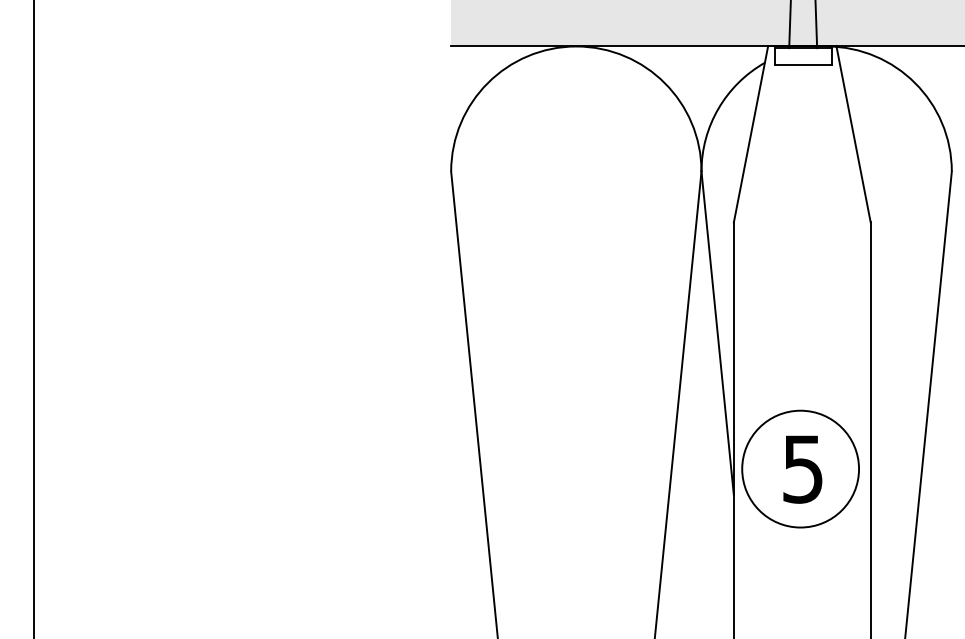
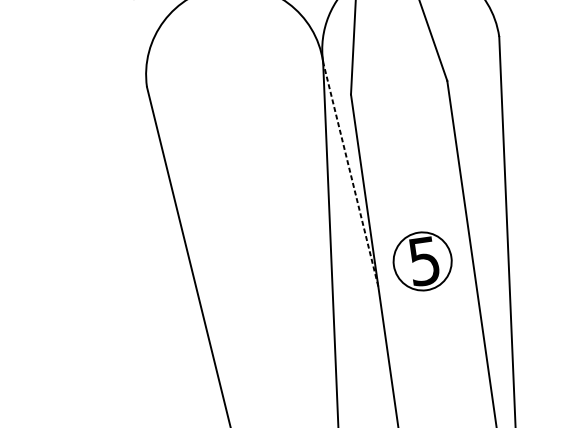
line: (717, 333) -> (350, 174), solid -> dashed
circle: (800, 468) -> (422, 261), size x0.7

